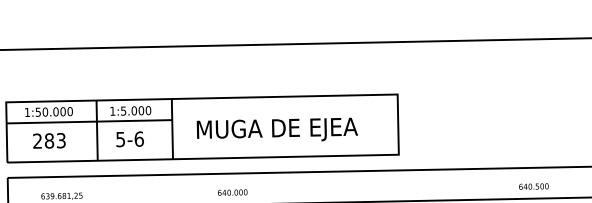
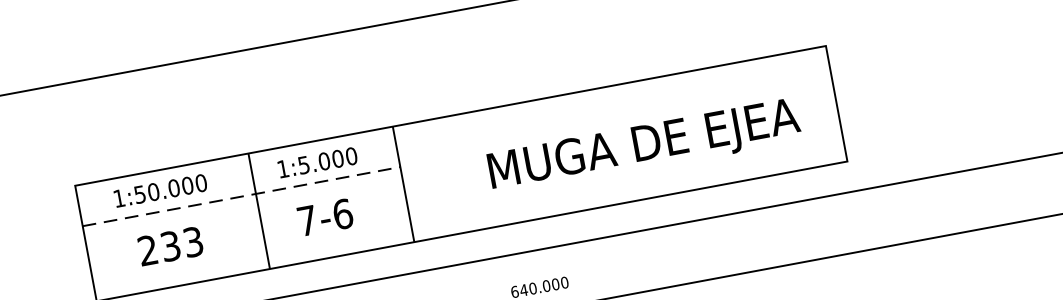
line: (89, 121) -> (241, 196), solid -> dashed
text: (276, 129) -> (642, 145), moved
text: (120, 139) -> (306, 220), 5-6 -> 7-6
text: (49, 140) -> (170, 245), 283 -> 233

